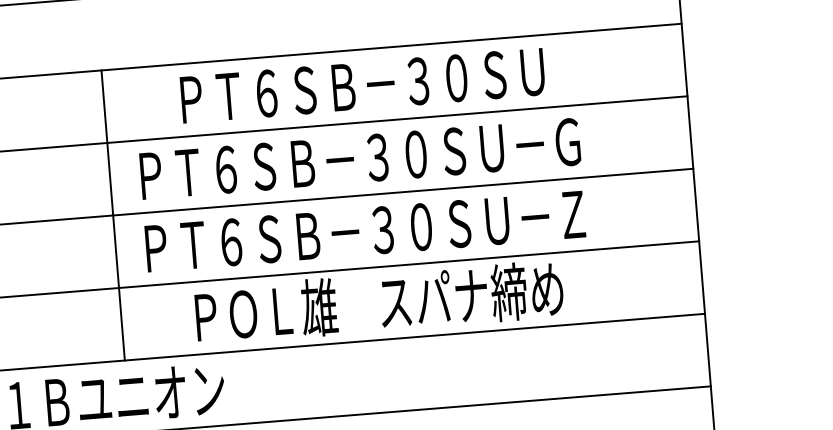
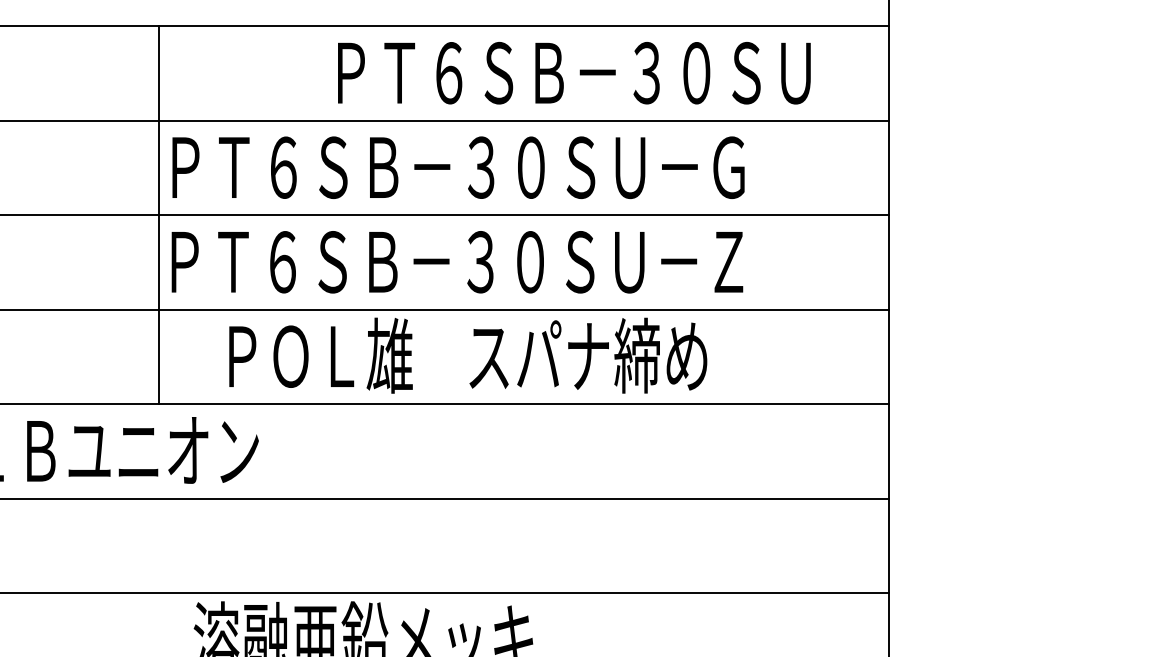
text: (362, 86) -> (574, 73), moved
line: (113, 215) -> (158, 215), moved

